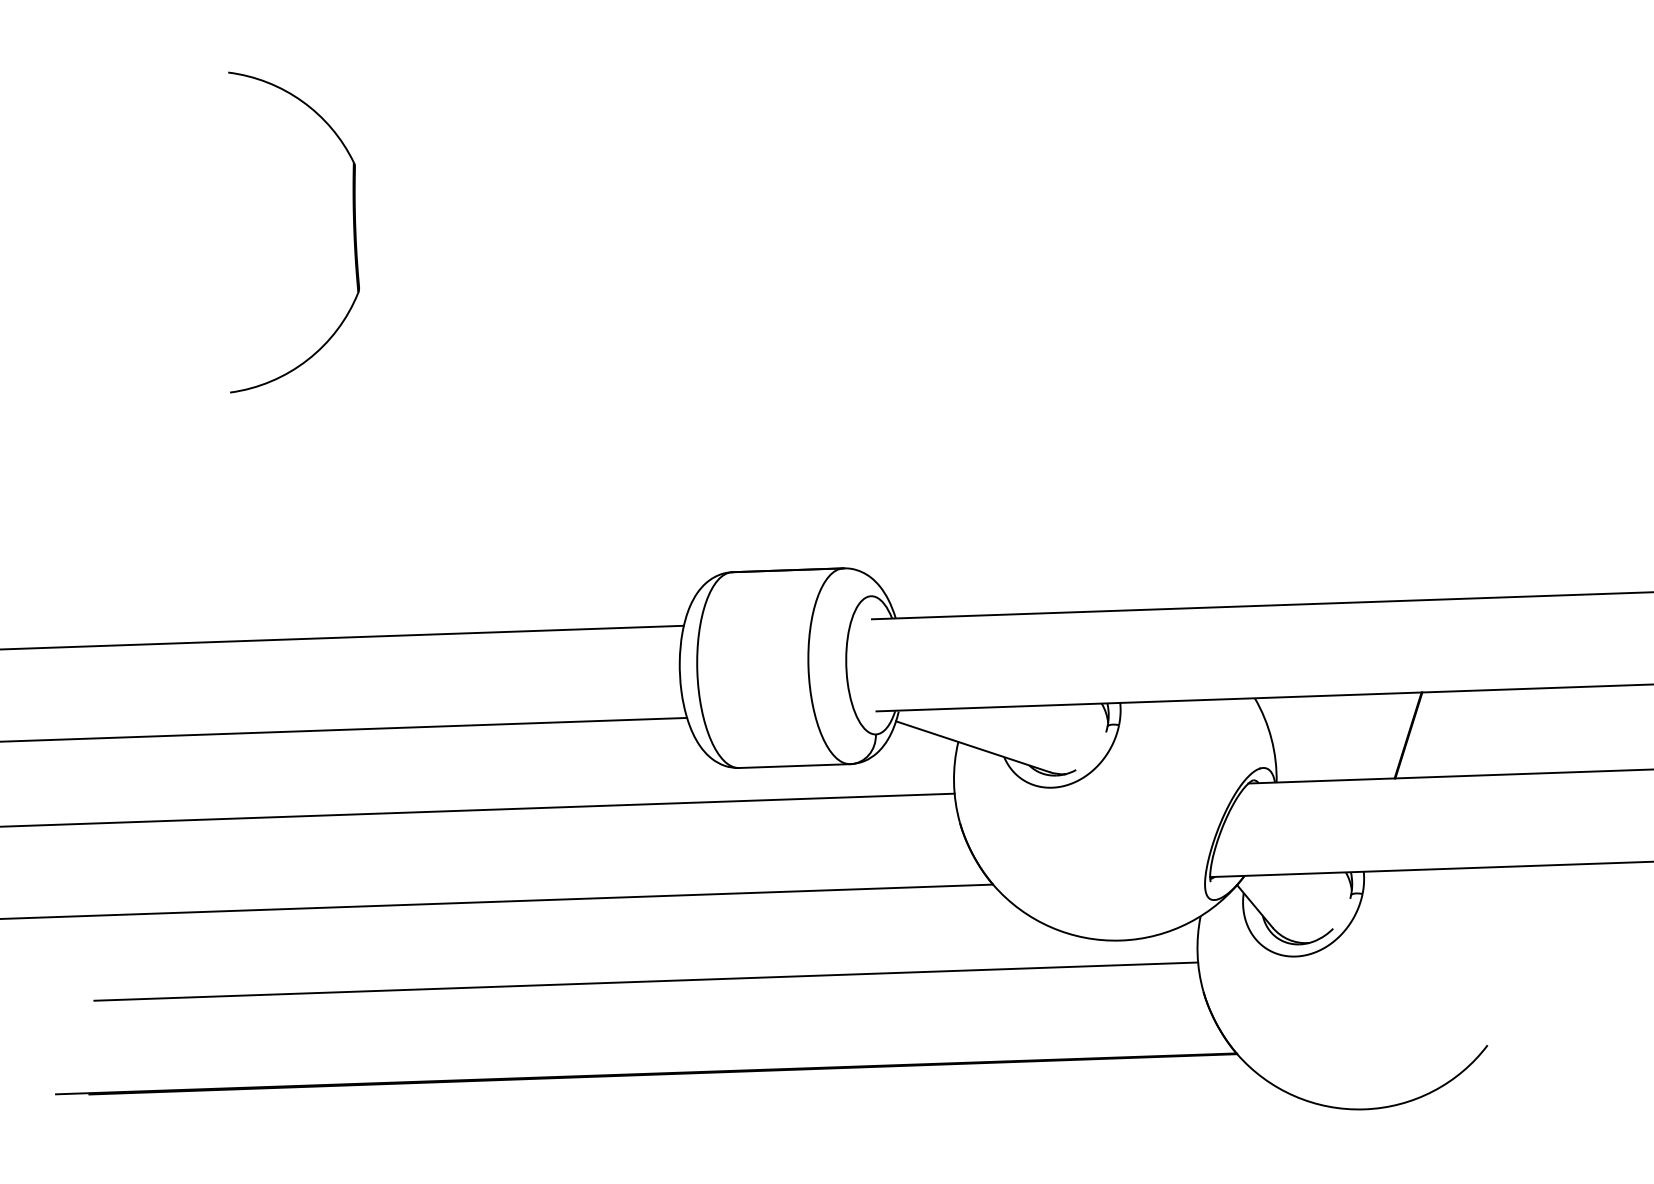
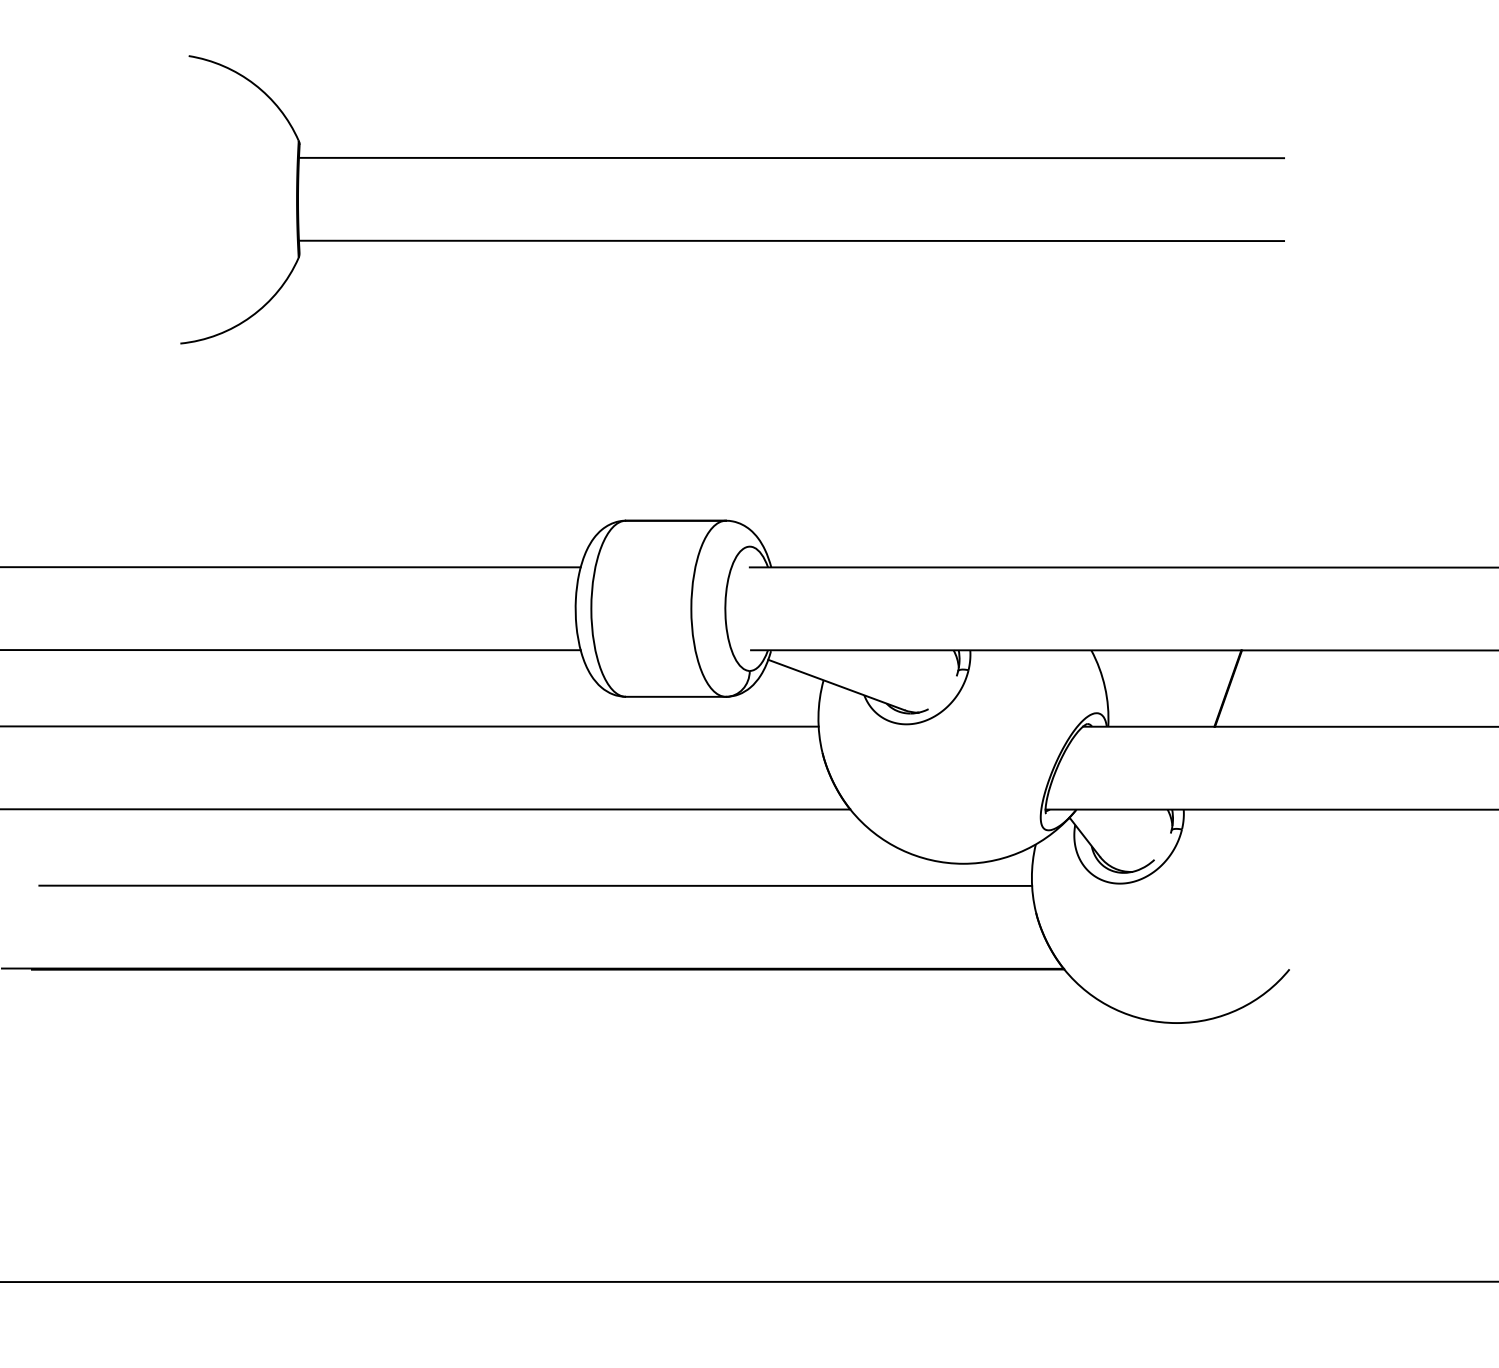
line: (902, 161) -> (791, 157), added
line: (905, 254) -> (791, 240), added

